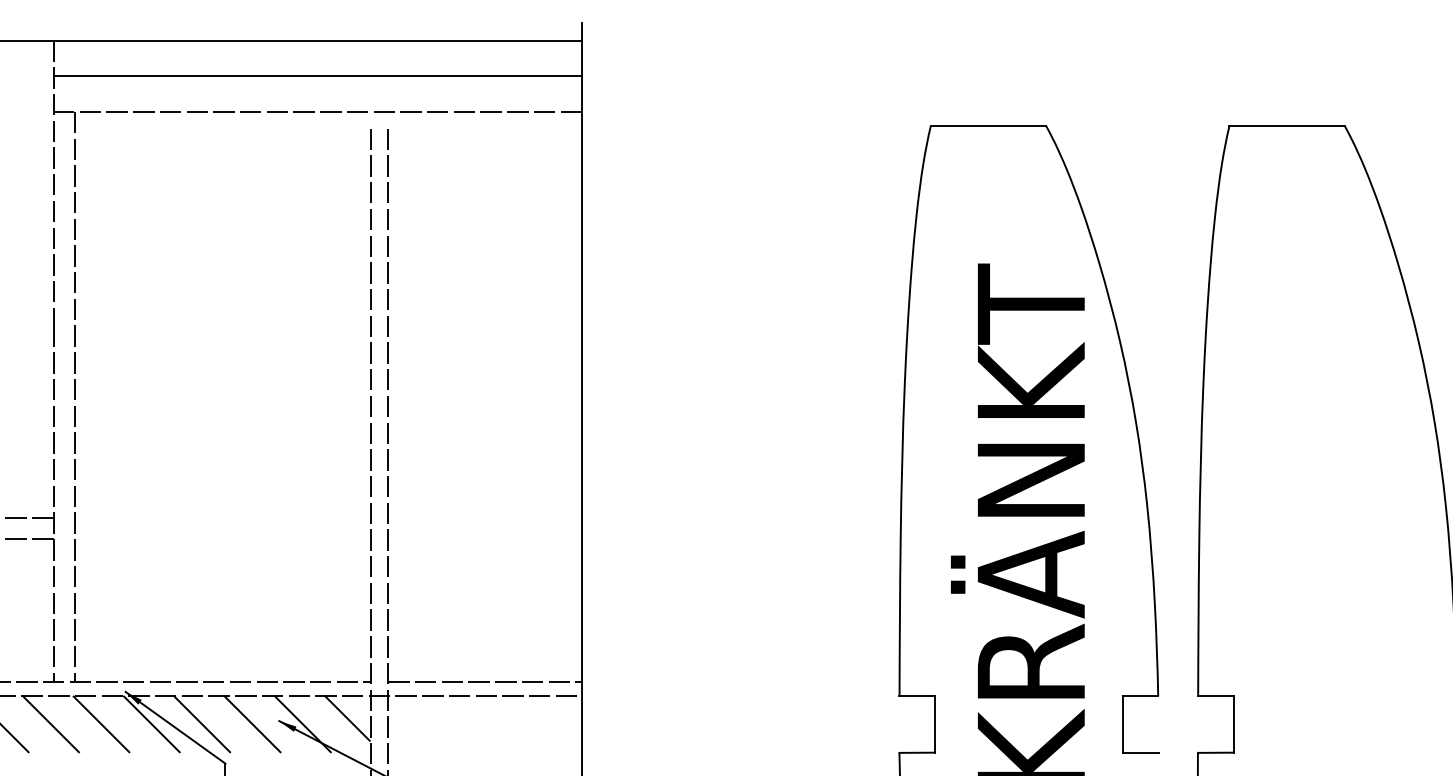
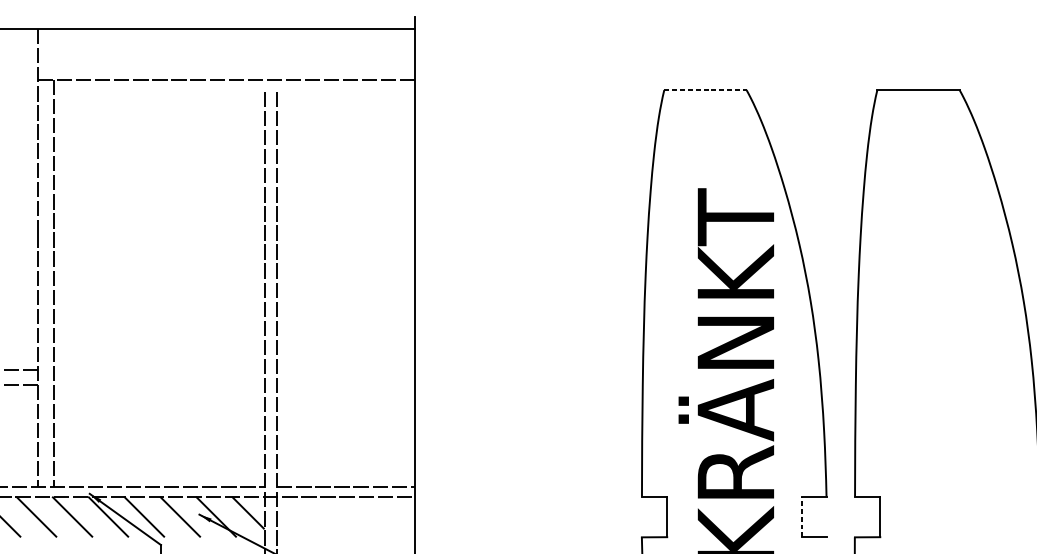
line: (317, 76) -> (226, 54), removed
line: (988, 126) -> (705, 90), solid -> dashed
line: (1123, 723) -> (801, 516), solid -> dashed

